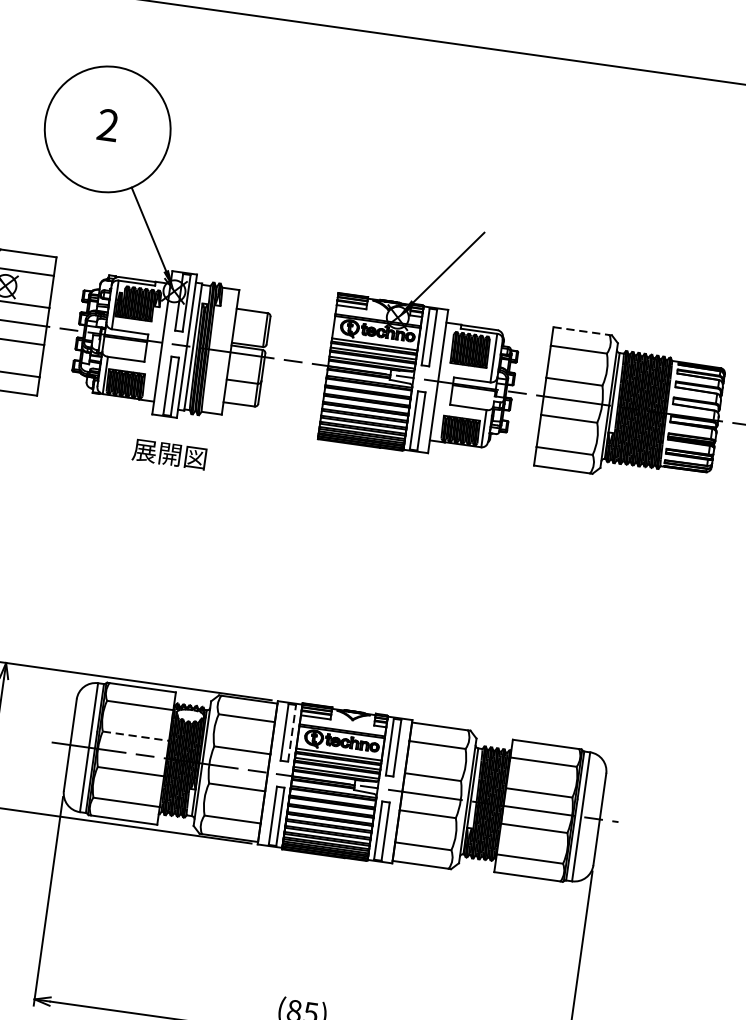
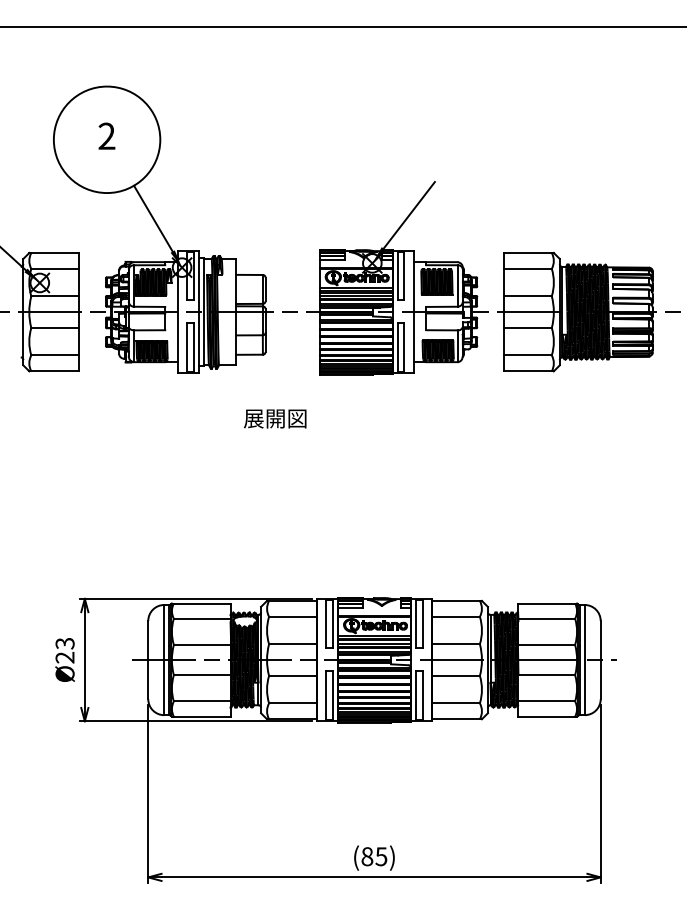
line: (581, 331) -> (527, 253), dashed -> solid
text: (169, 454) -> (275, 418), moved
line: (291, 732) -> (332, 623), dashed -> solid
line: (136, 735) -> (202, 644), dashed -> solid

